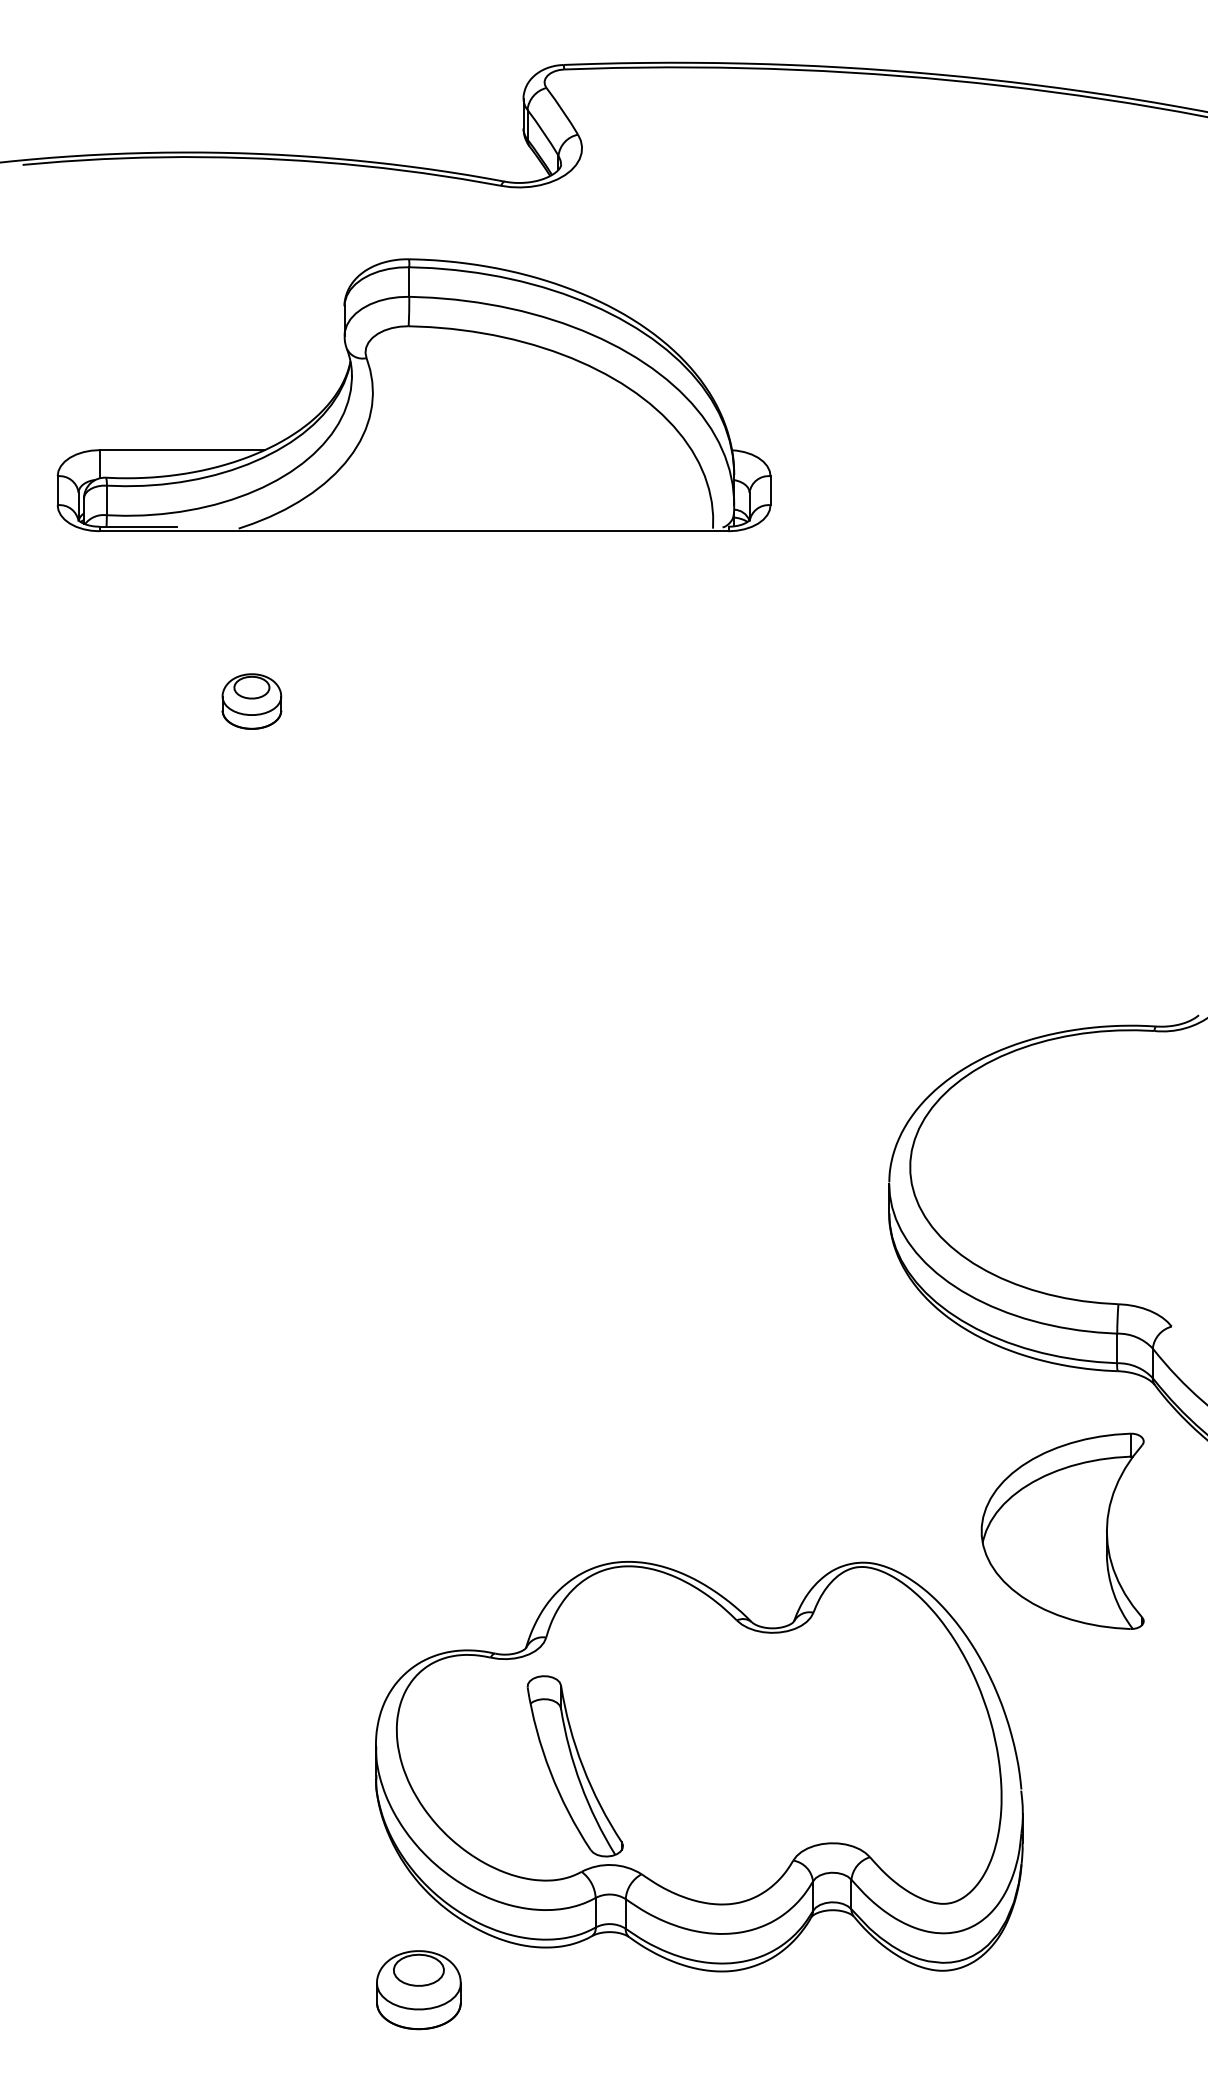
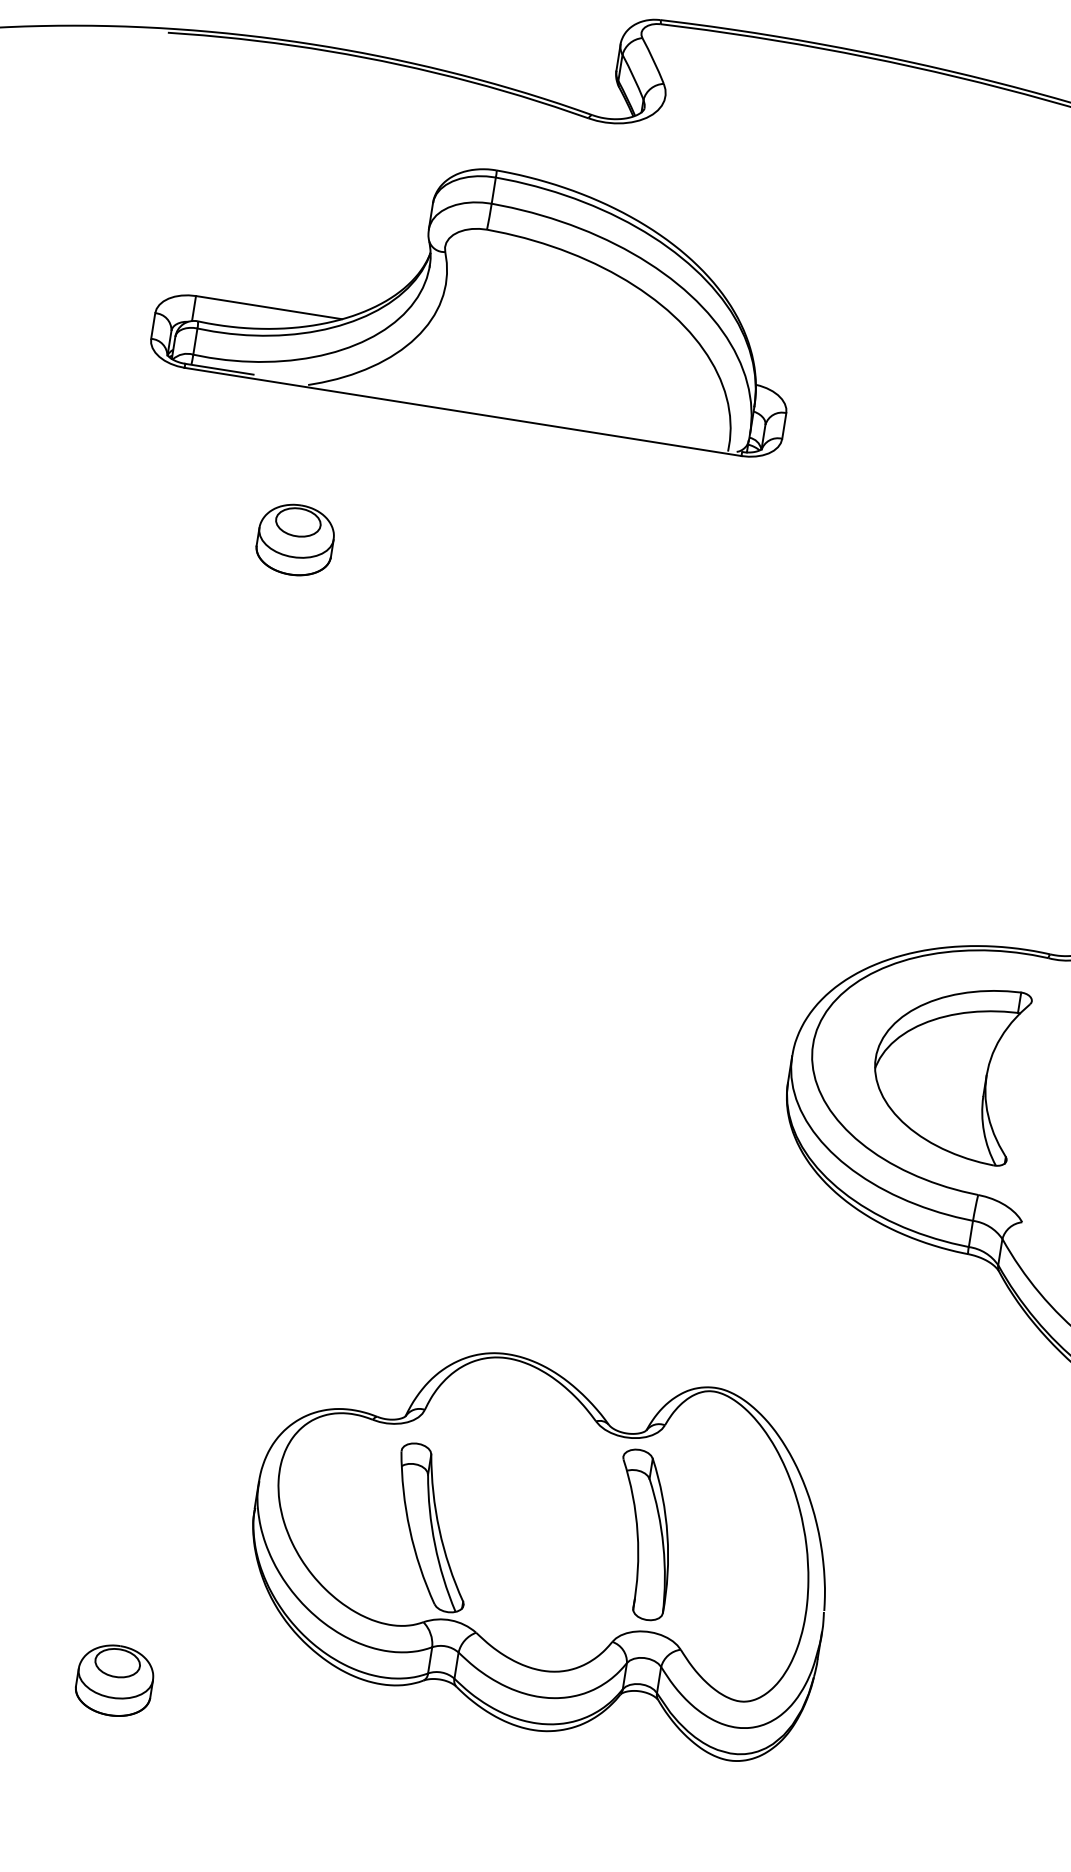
part: (251, 701) -> (295, 539), size x1.43
part: (1062, 1530) -> (947, 1068), moved
part: (808, 1737) -> (643, 1535), added
part: (418, 1990) -> (114, 1680), moved

